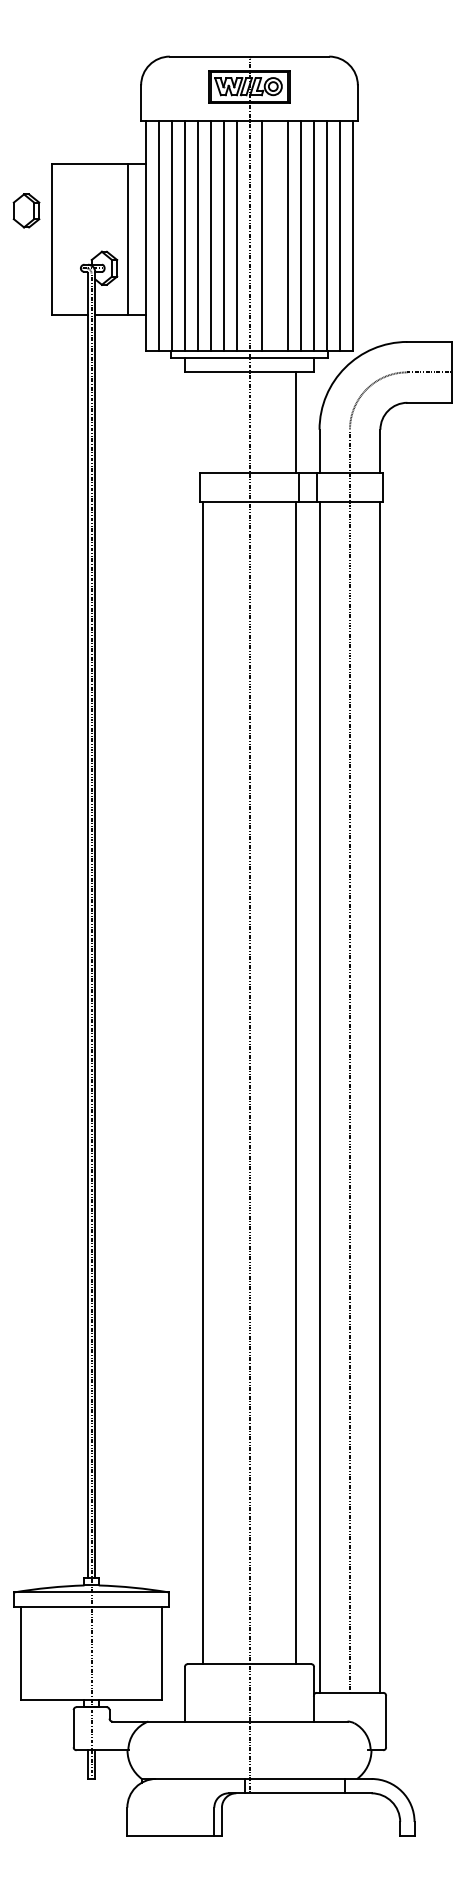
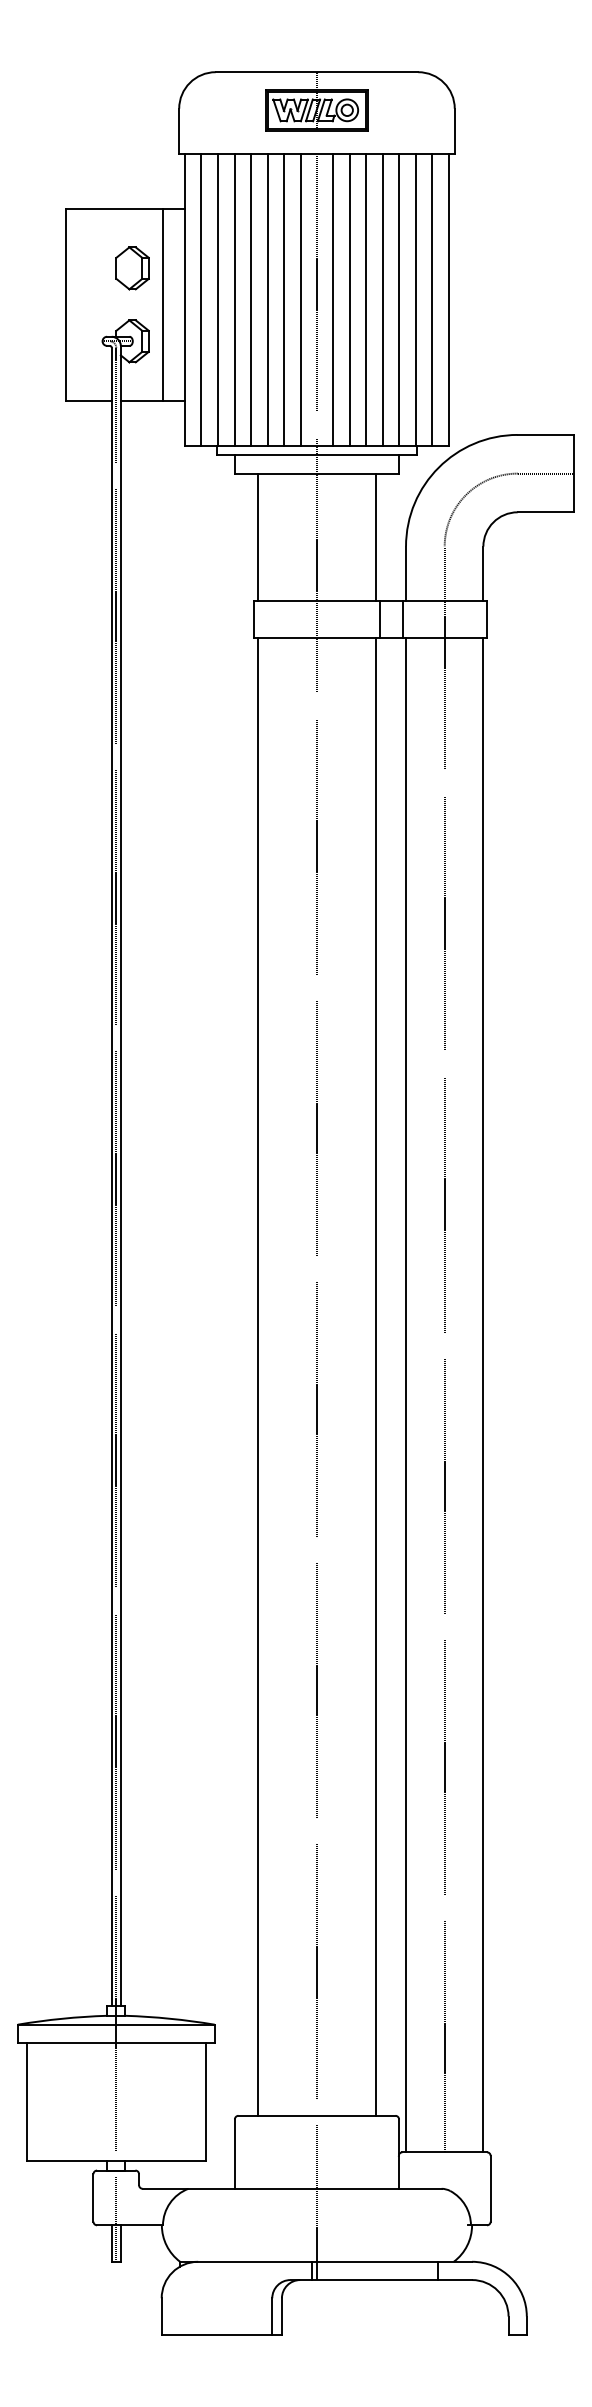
part: (26, 211) -> (132, 268), moved
line: (275, 236) -> (350, 300), added
line: (202, 422) -> (257, 537), added

